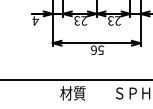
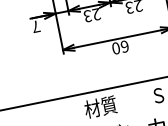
text: (35, 20) -> (35, 26), 4 -> 7
text: (97, 49) -> (120, 46), 56 -> 60

